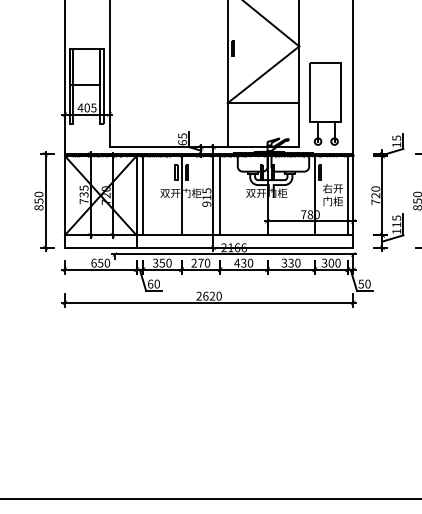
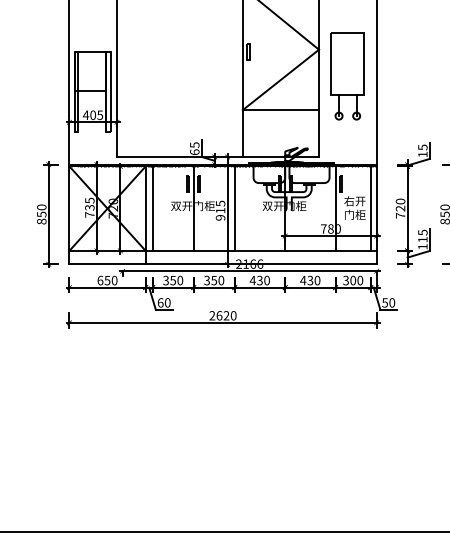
part: (326, 104) -> (347, 76), moved
text: (197, 263) -> (210, 280), 270 -> 350
text: (284, 263) -> (303, 280), 330 -> 430

